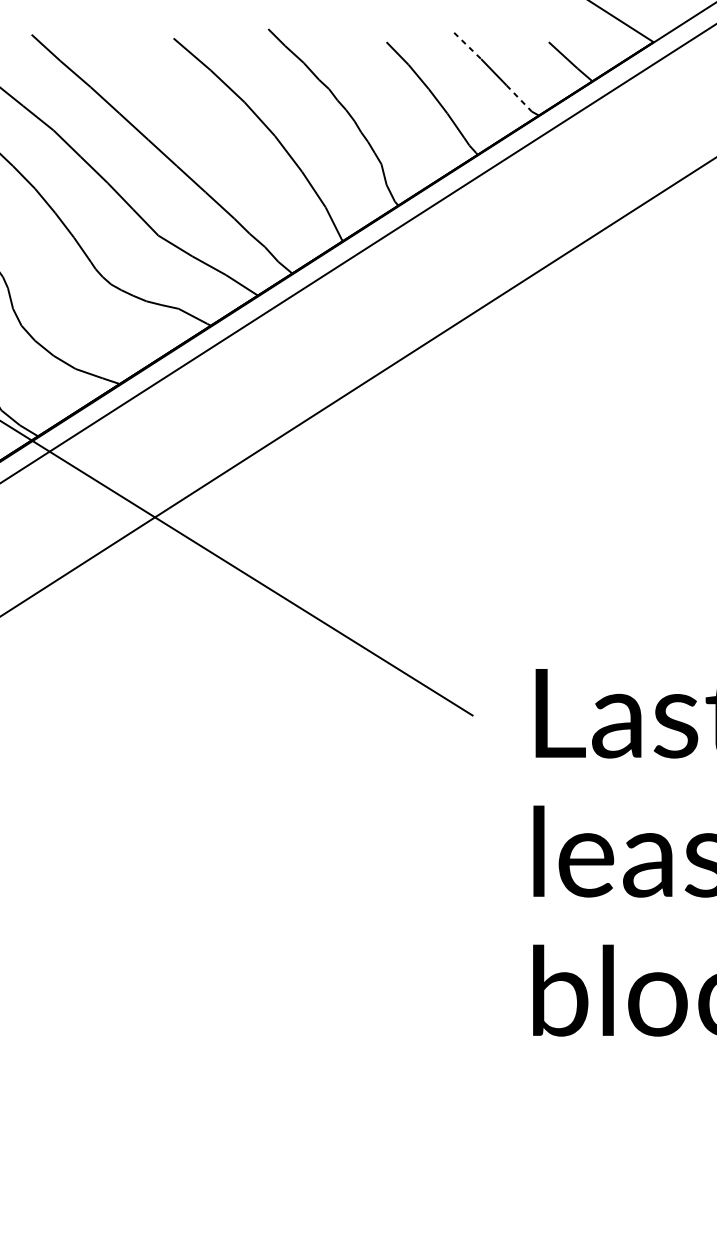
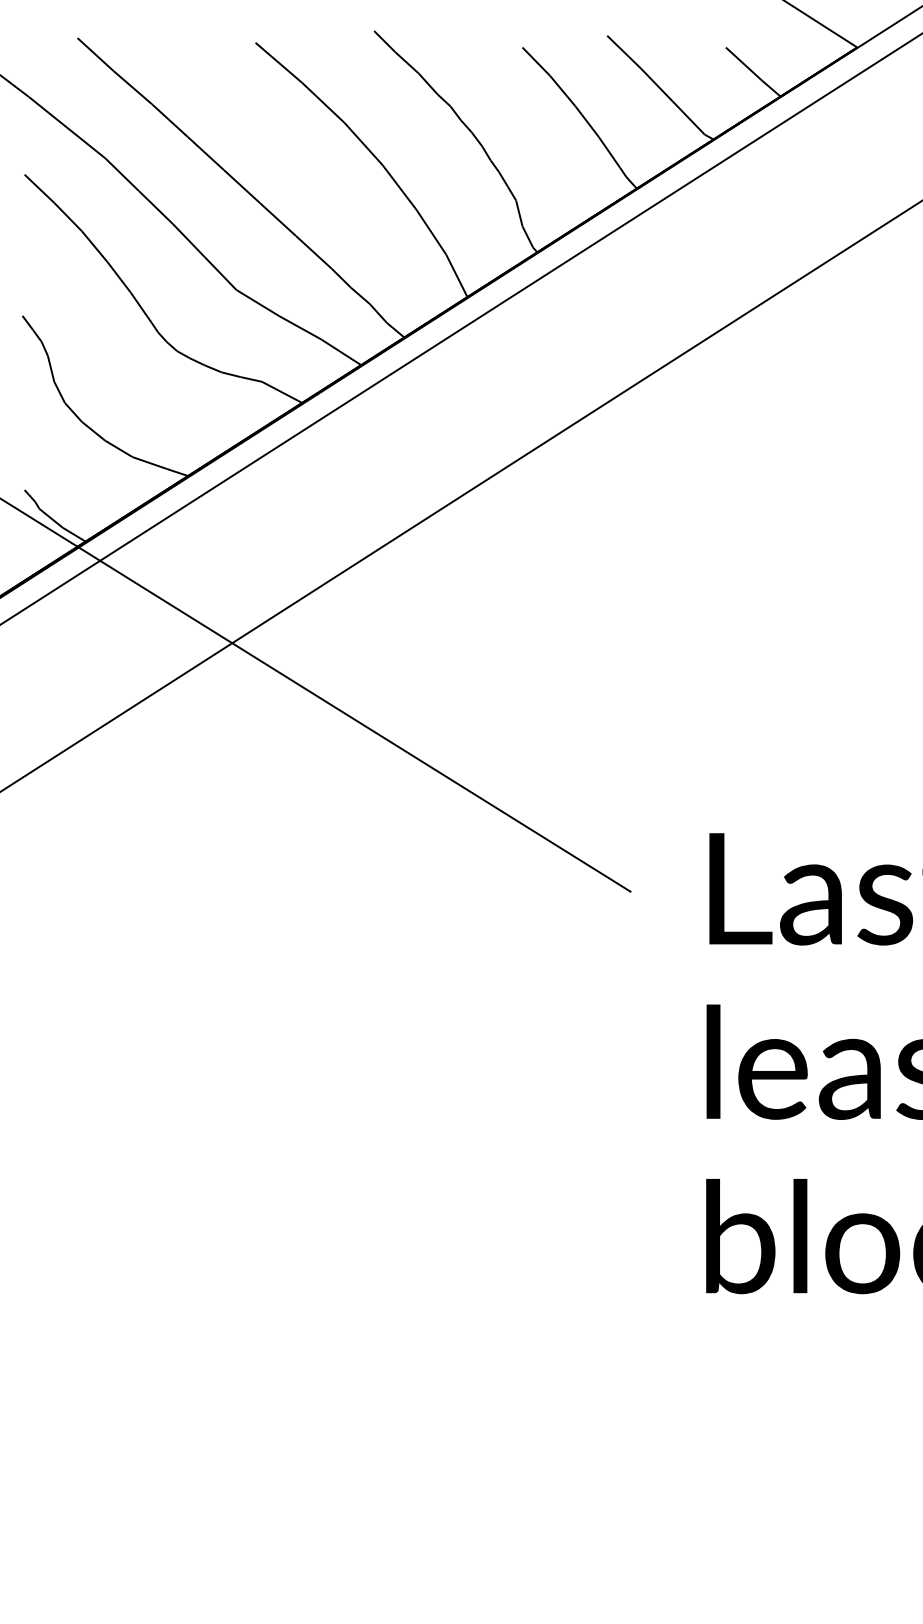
line: (467, 46) -> (624, 52), dashed -> solid
line: (518, 98) -> (688, 118), dashed -> solid

